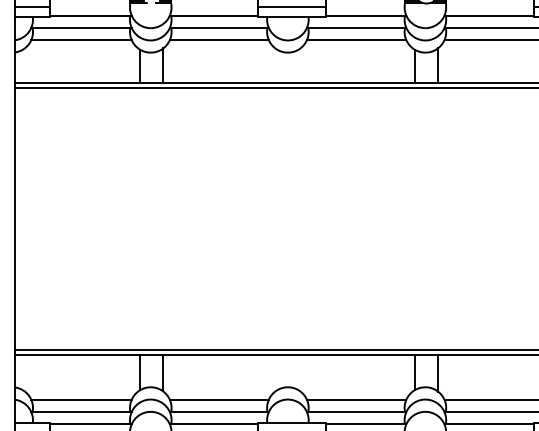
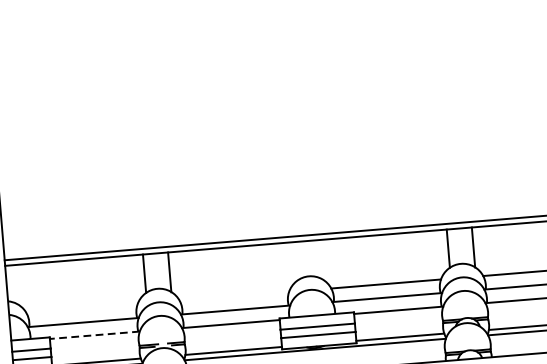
line: (81, 399) -> (82, 308), removed
line: (218, 399) -> (233, 296), removed
line: (91, 424) -> (95, 335), solid -> dashed

